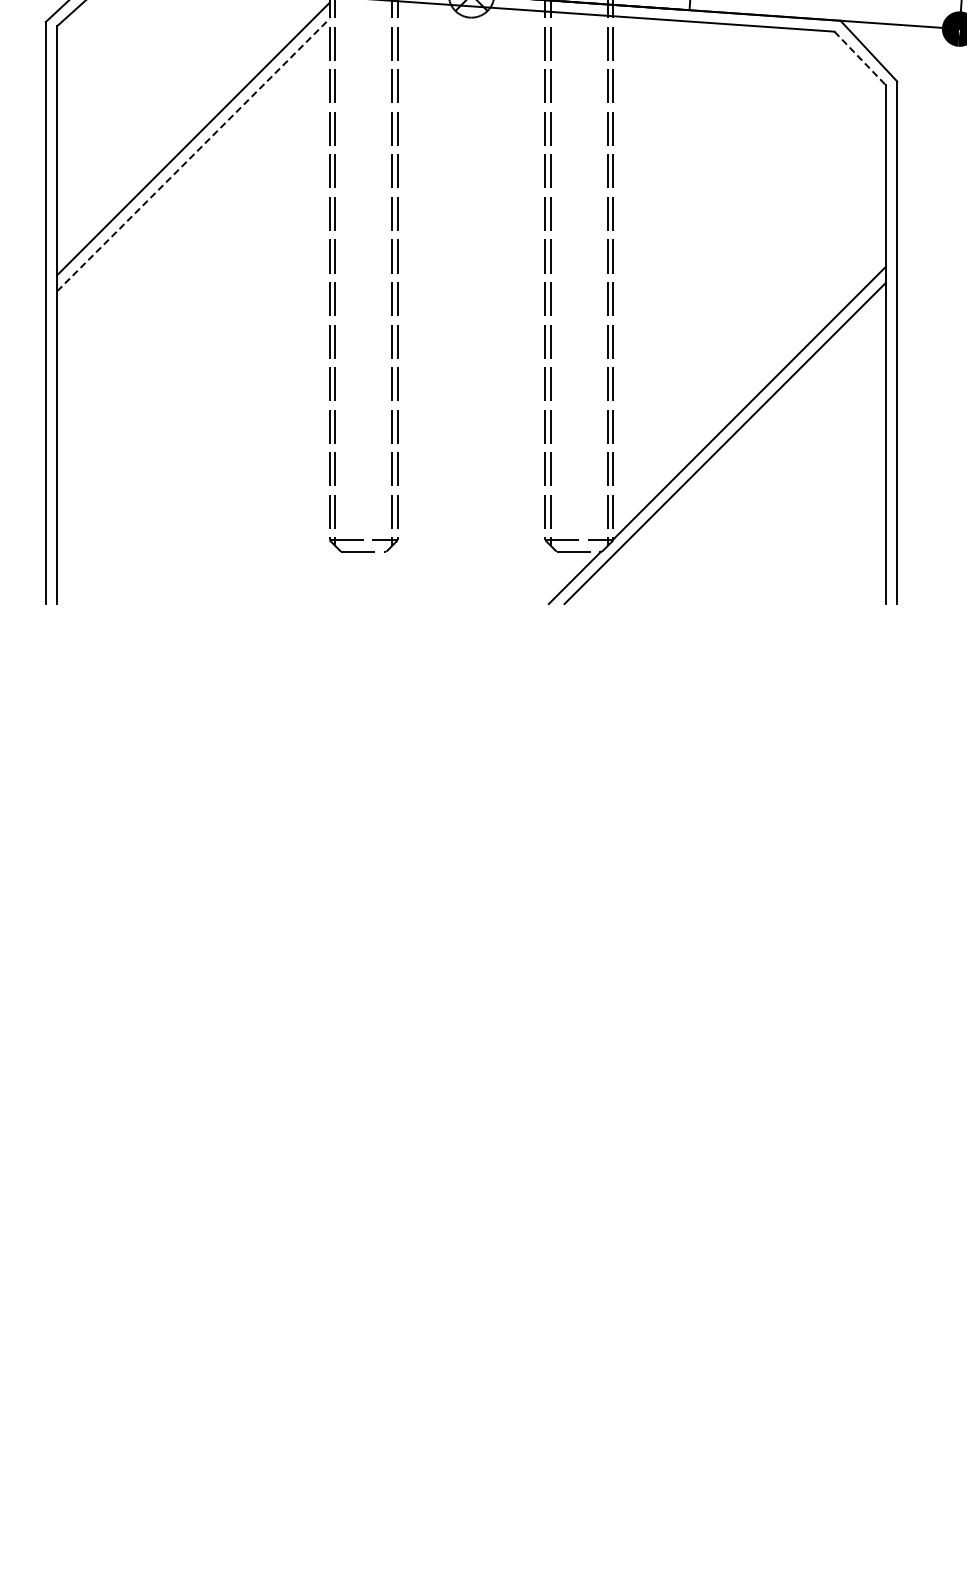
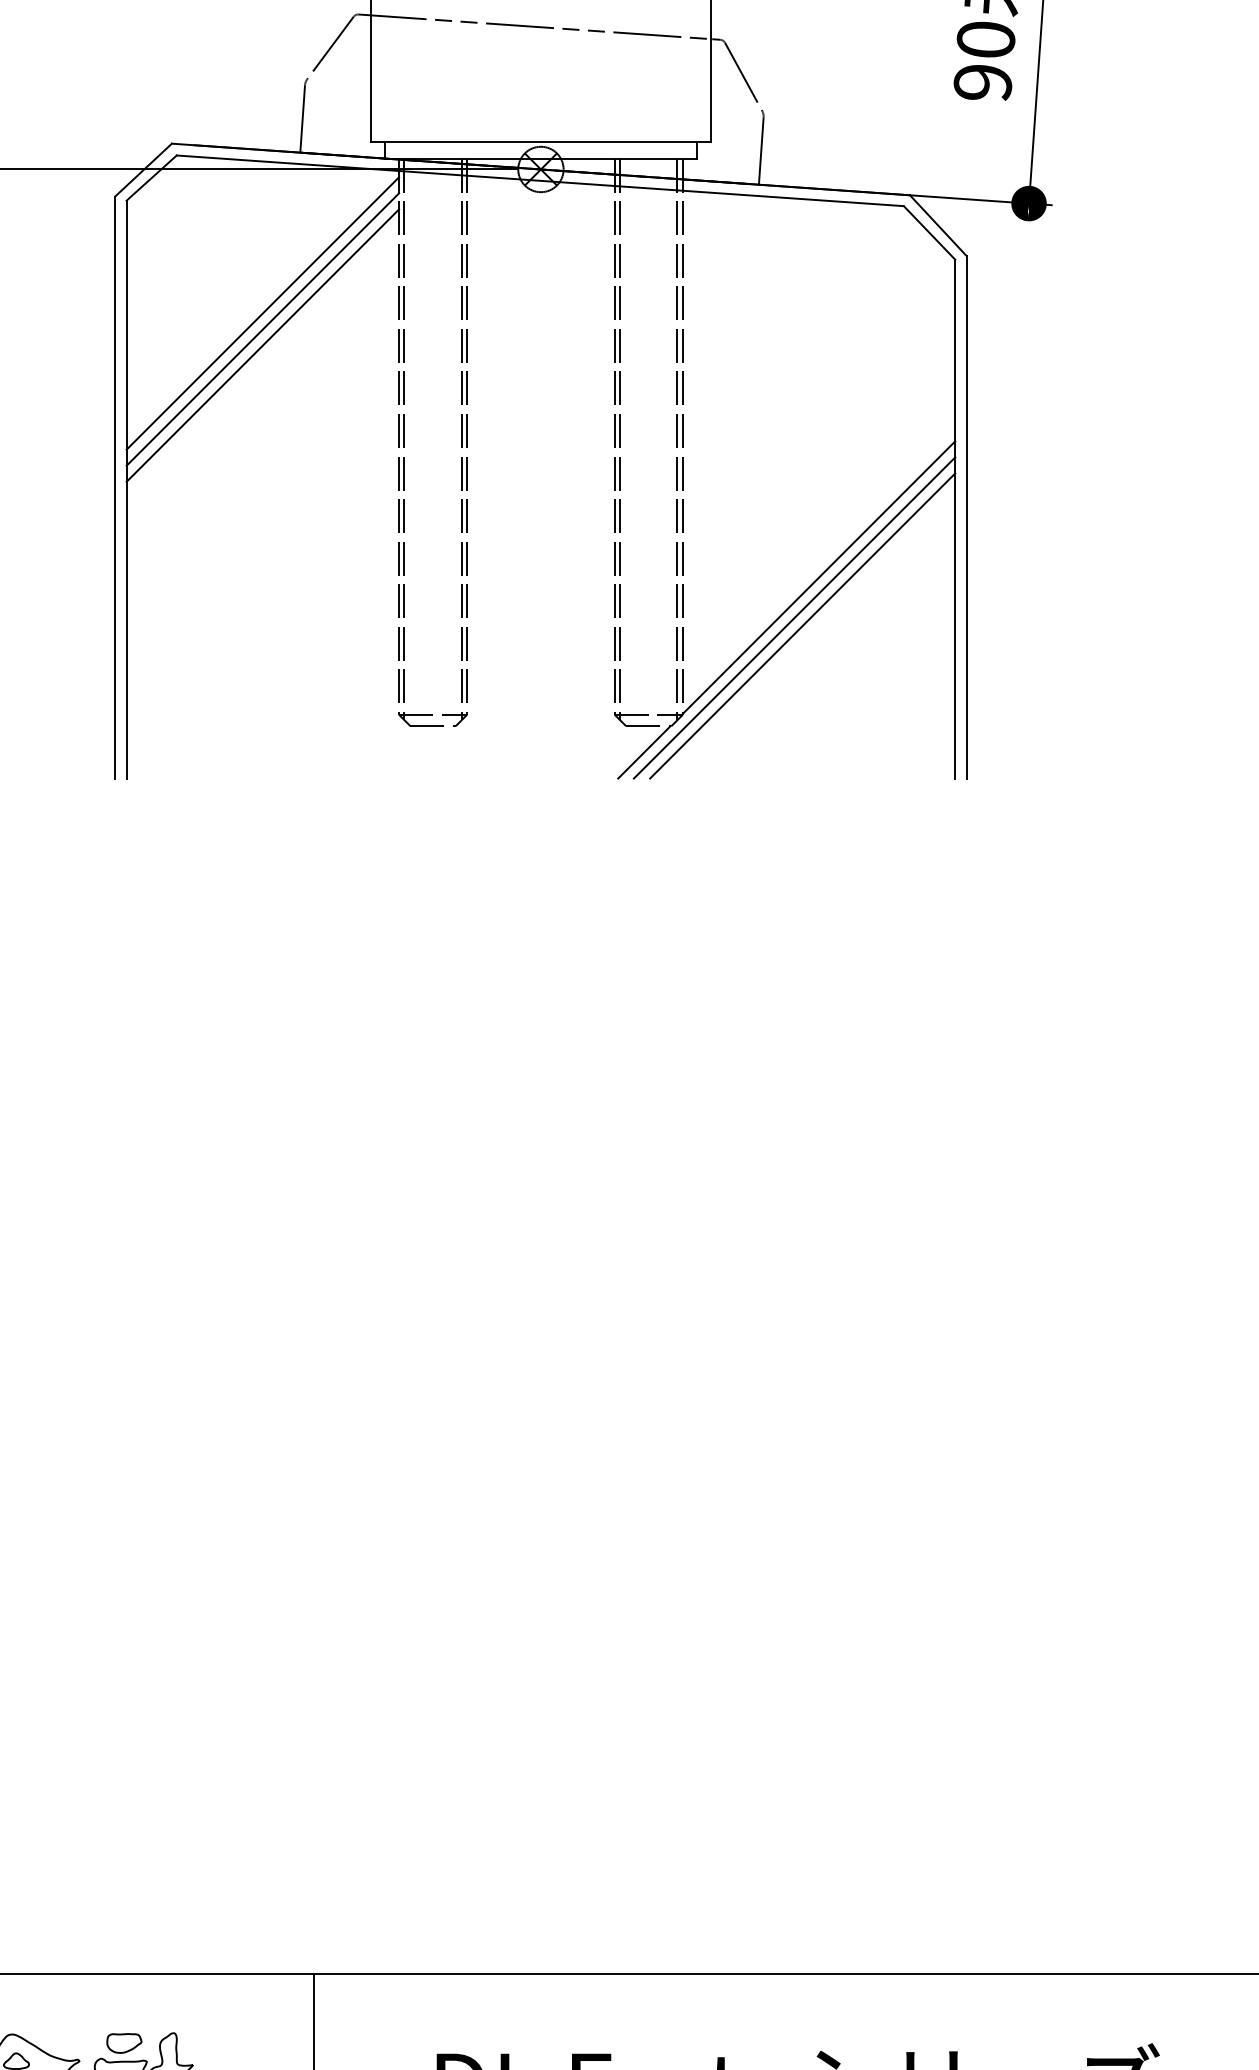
line: (860, 59) -> (929, 233), dashed -> solid
line: (193, 155) -> (262, 329), dashed -> solid
line: (193, 171) -> (262, 345), added
line: (733, 451) -> (802, 625), added

